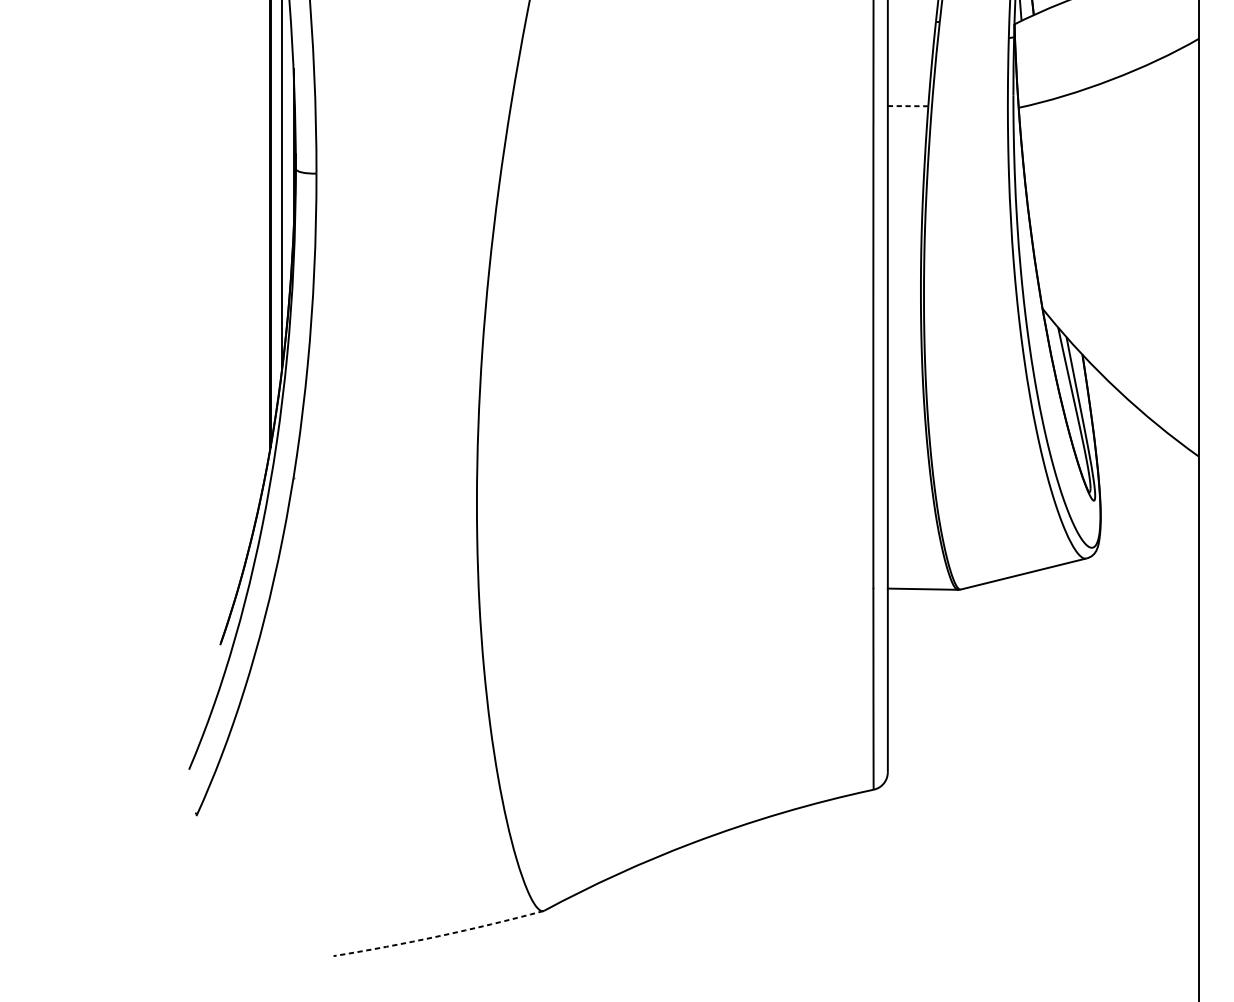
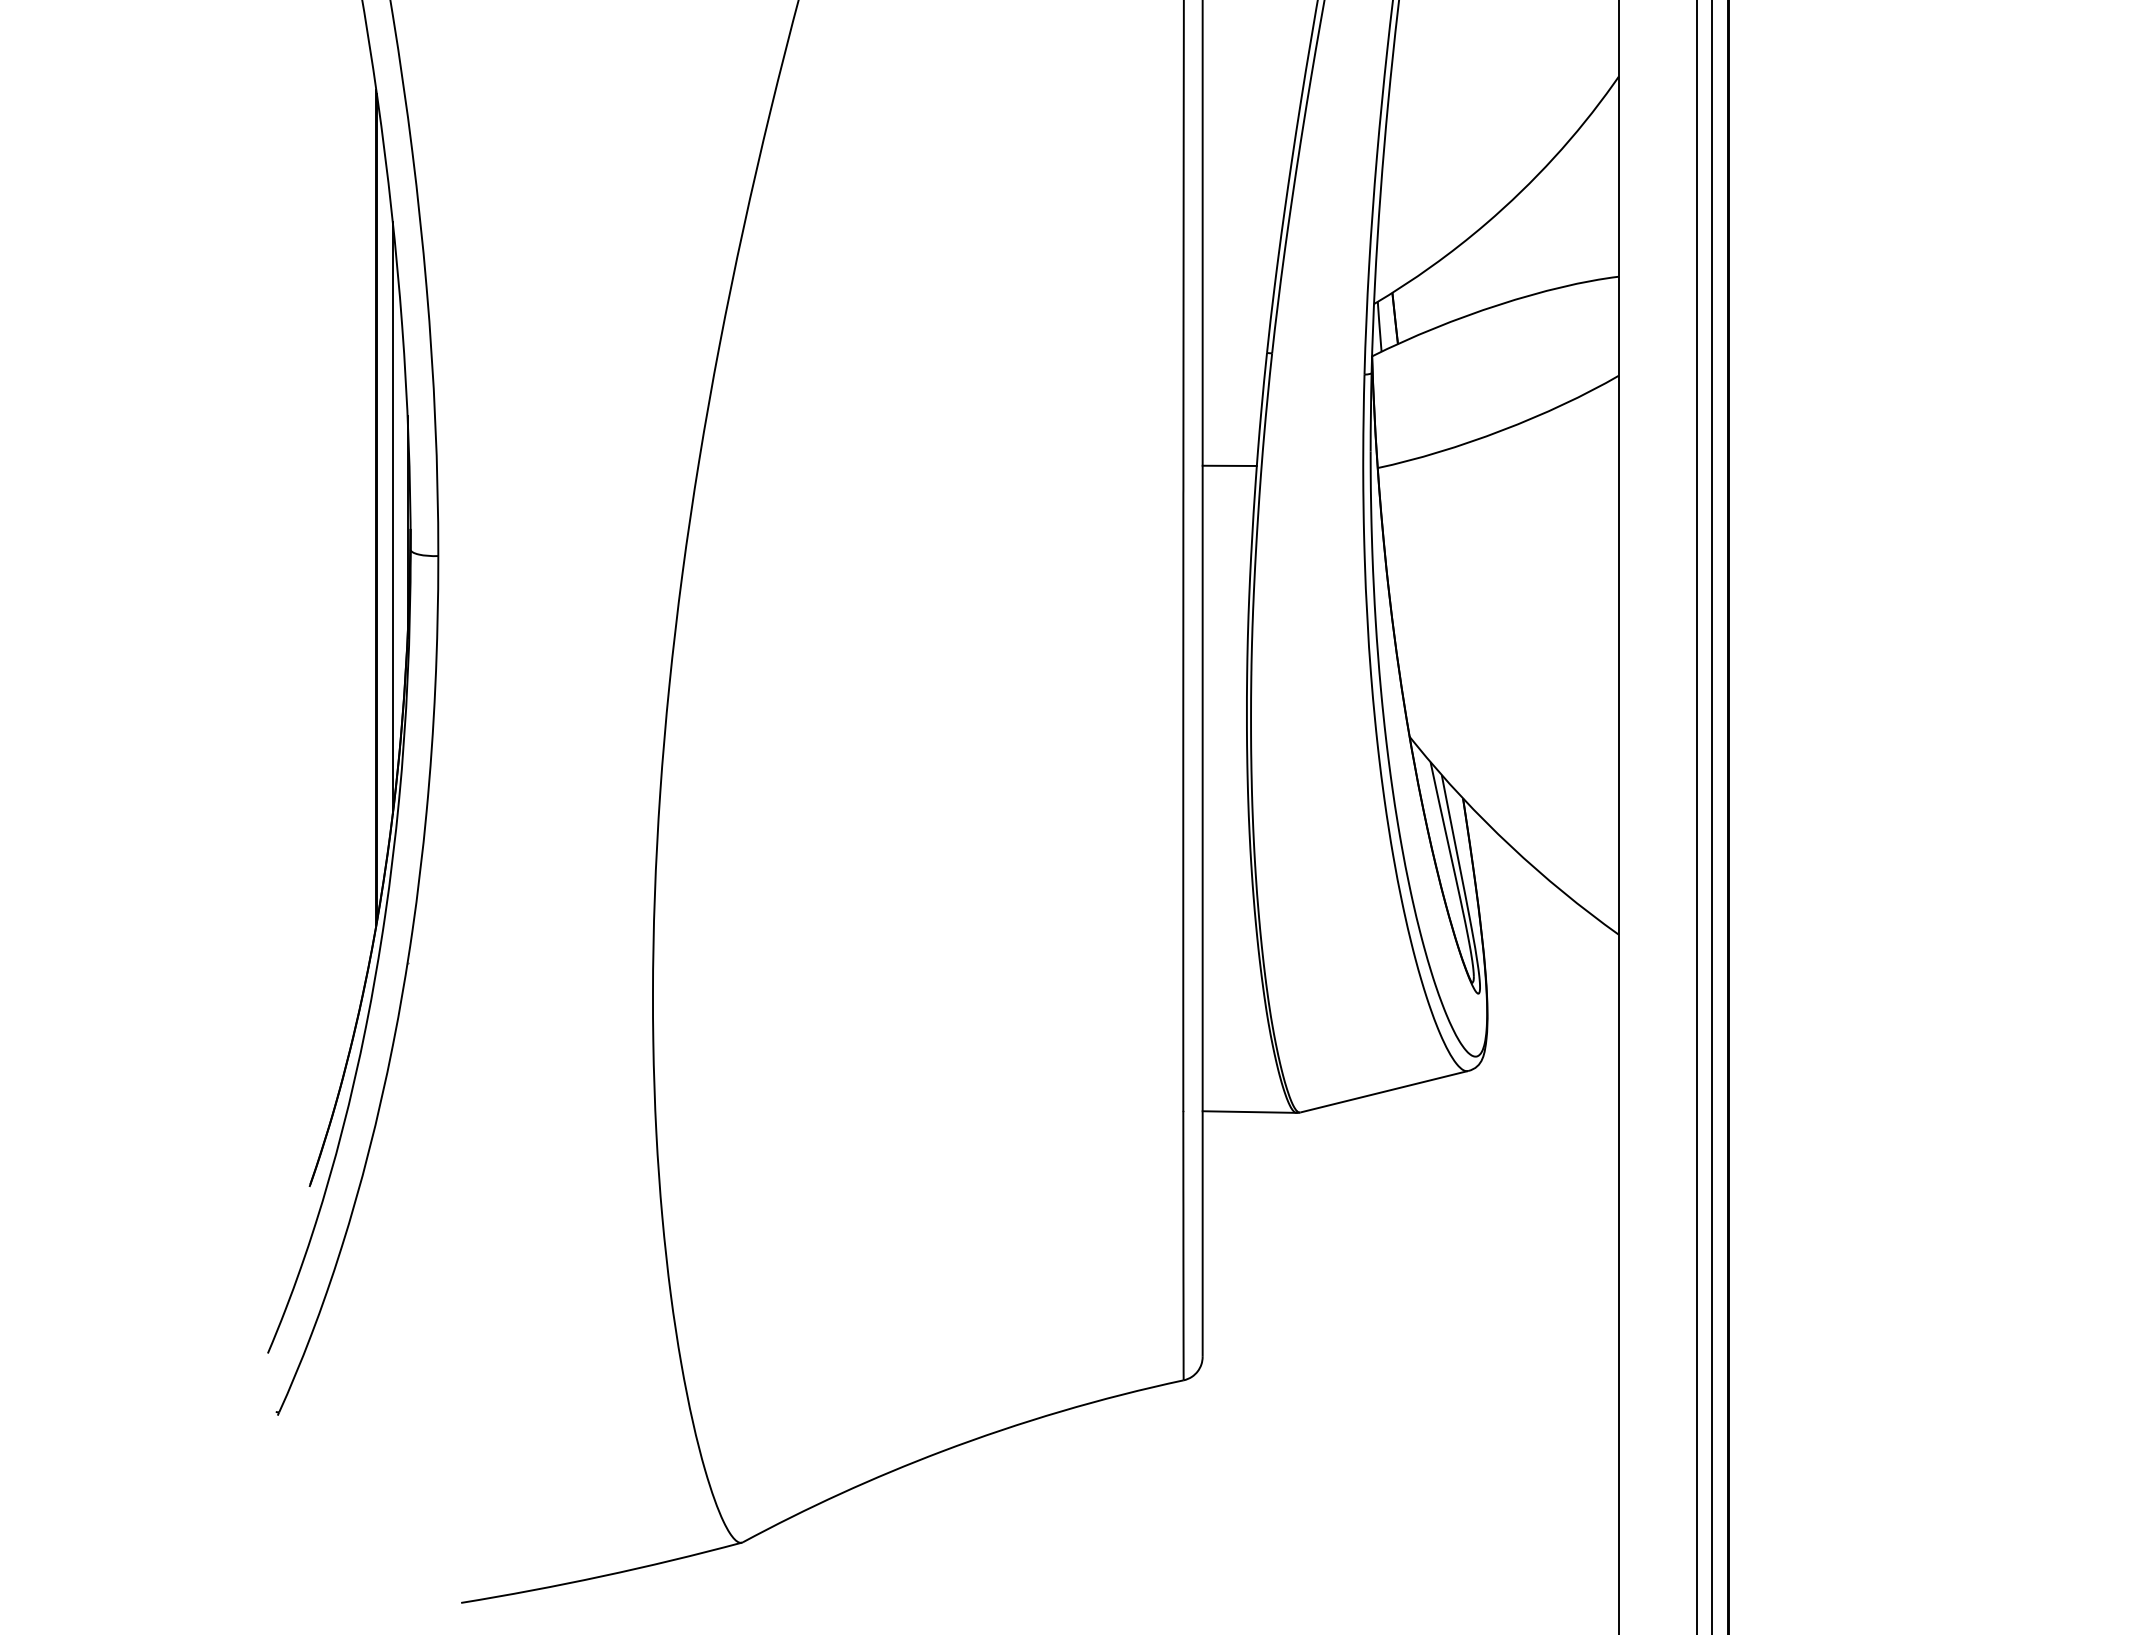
line: (907, 105) -> (1229, 465), dashed -> solid
arc: (439, 936) -> (602, 1576), dashed -> solid

